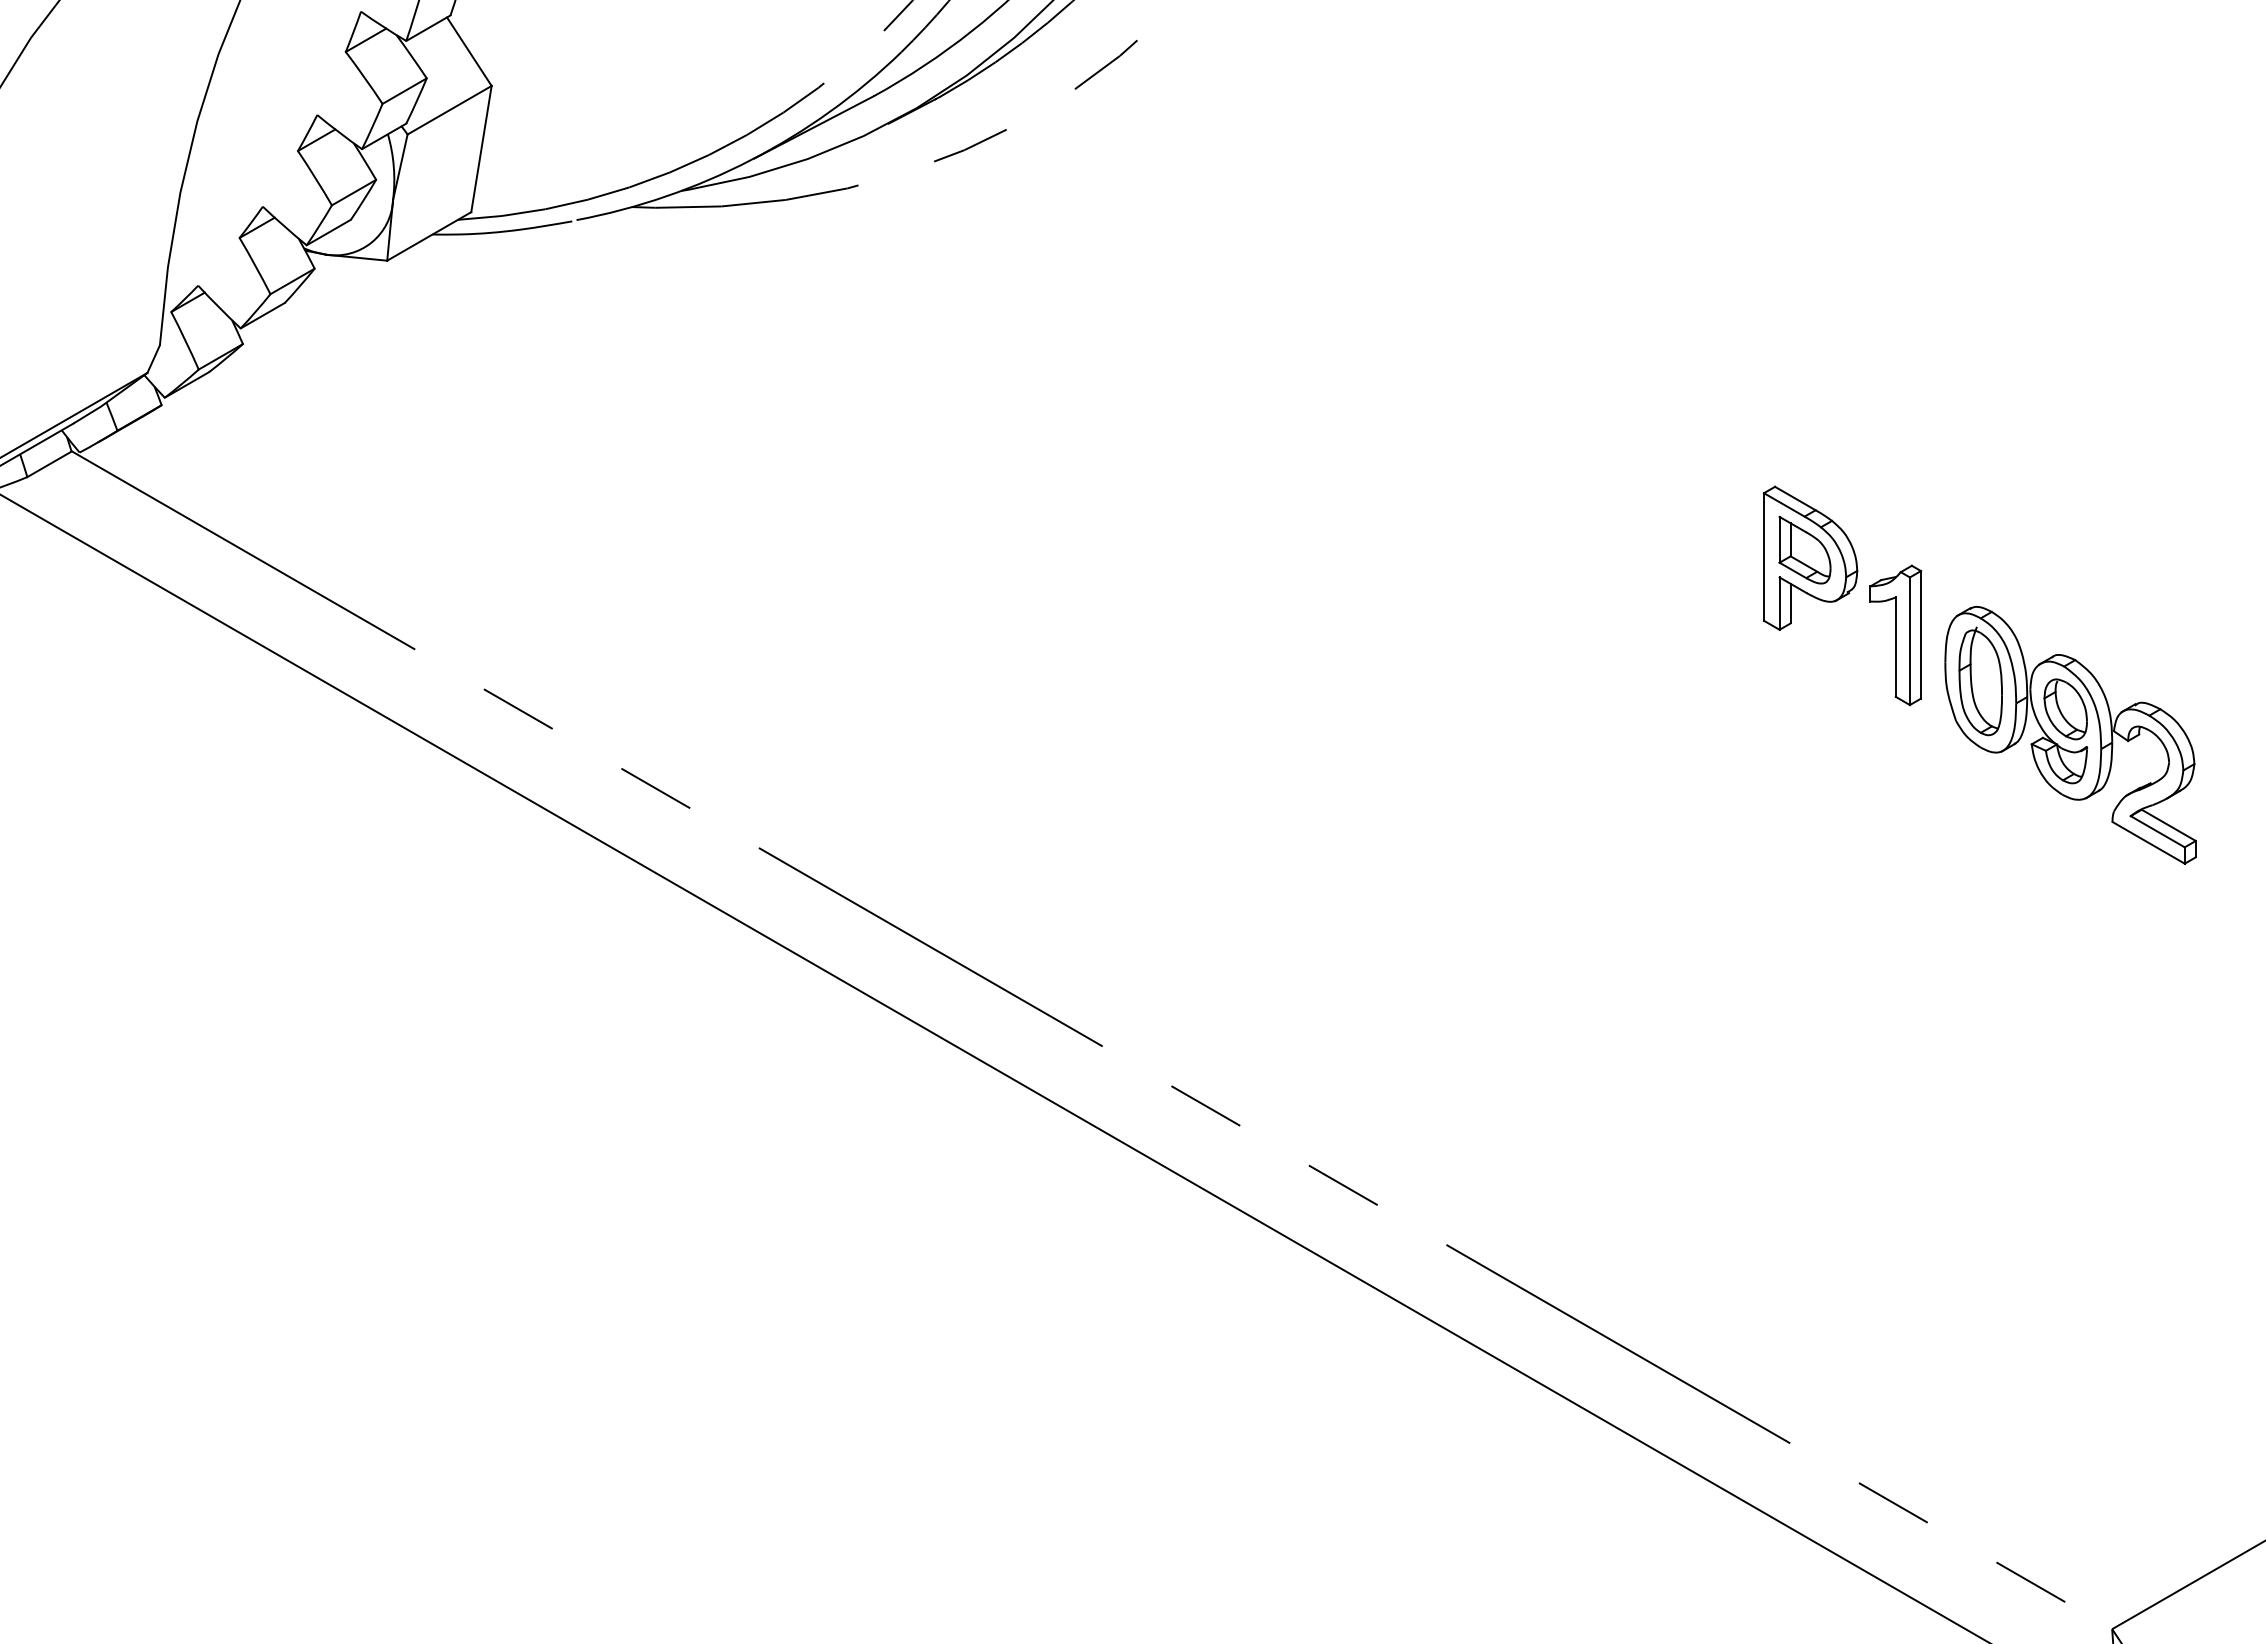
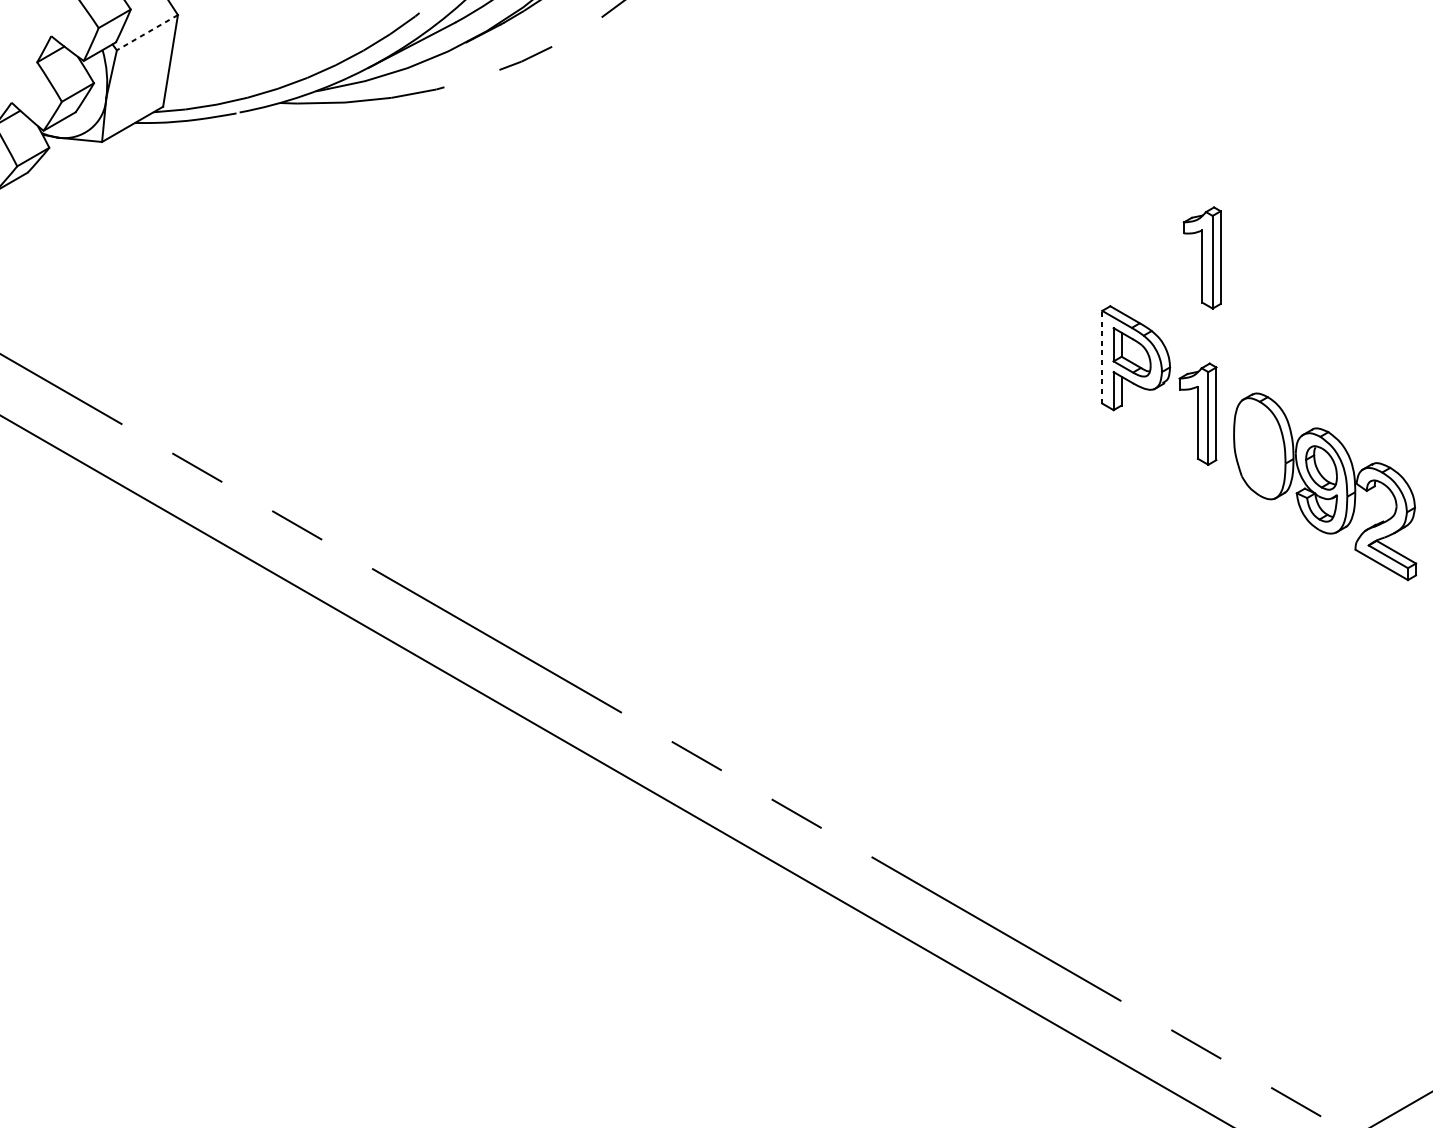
line: (449, 110) -> (147, 32), solid -> dashed
part: (1901, 420) -> (1202, 258), added
line: (1764, 557) -> (1102, 357), solid -> dashed
part: (1980, 681) -> (1259, 447), removed

